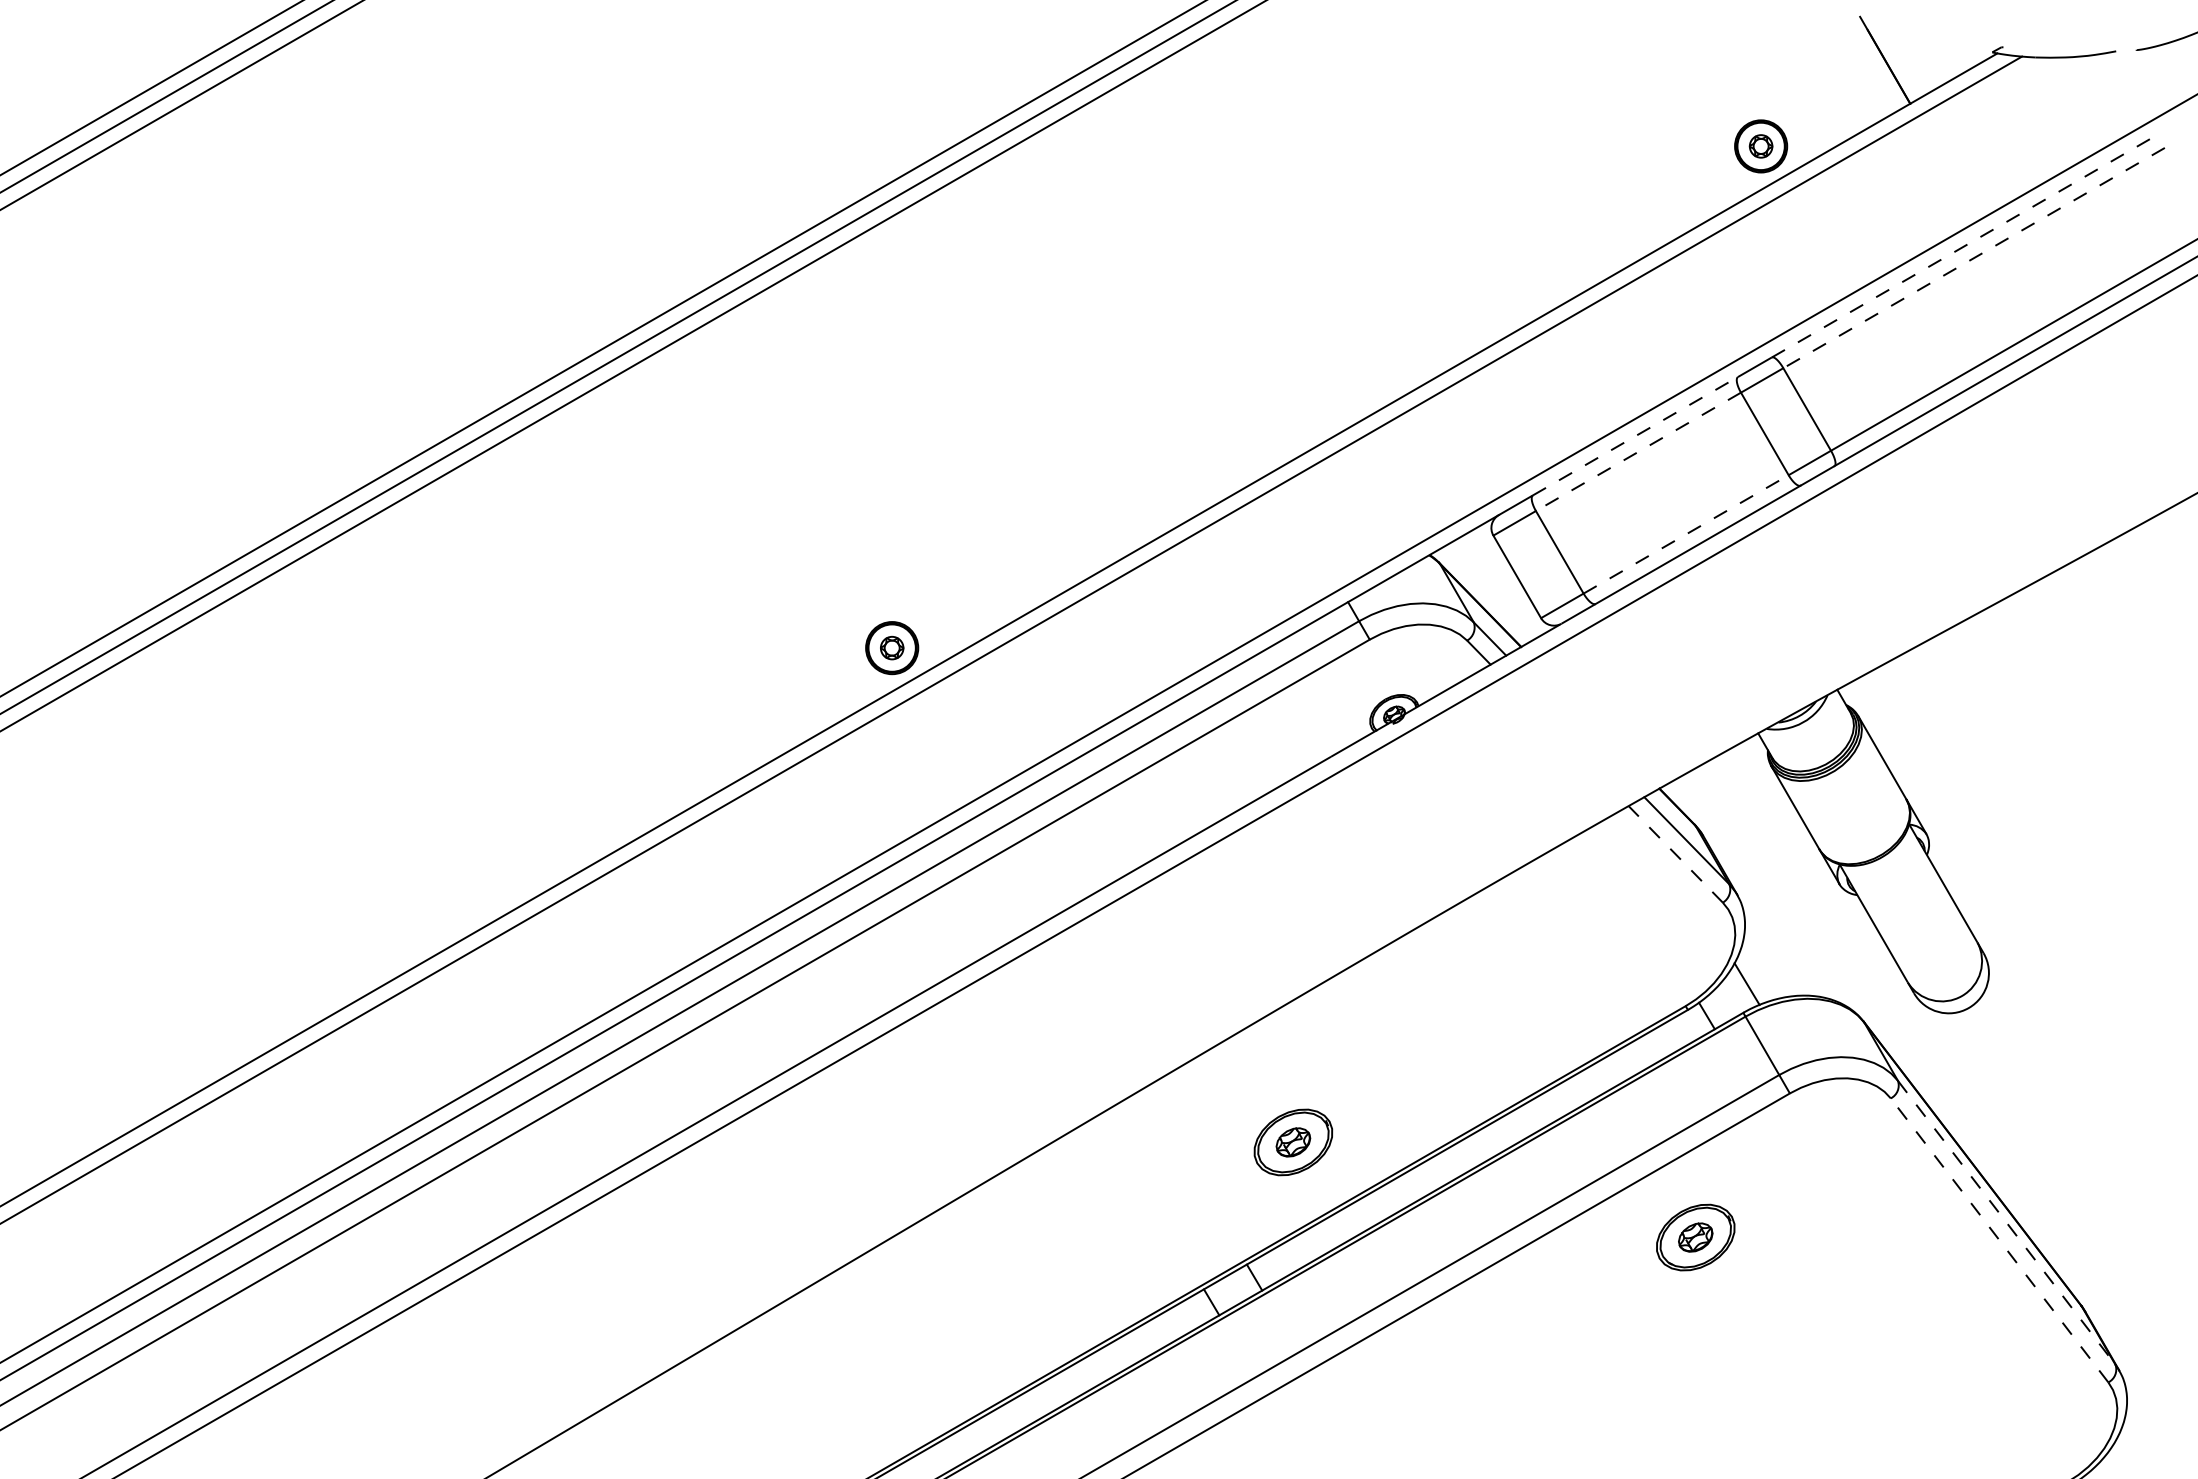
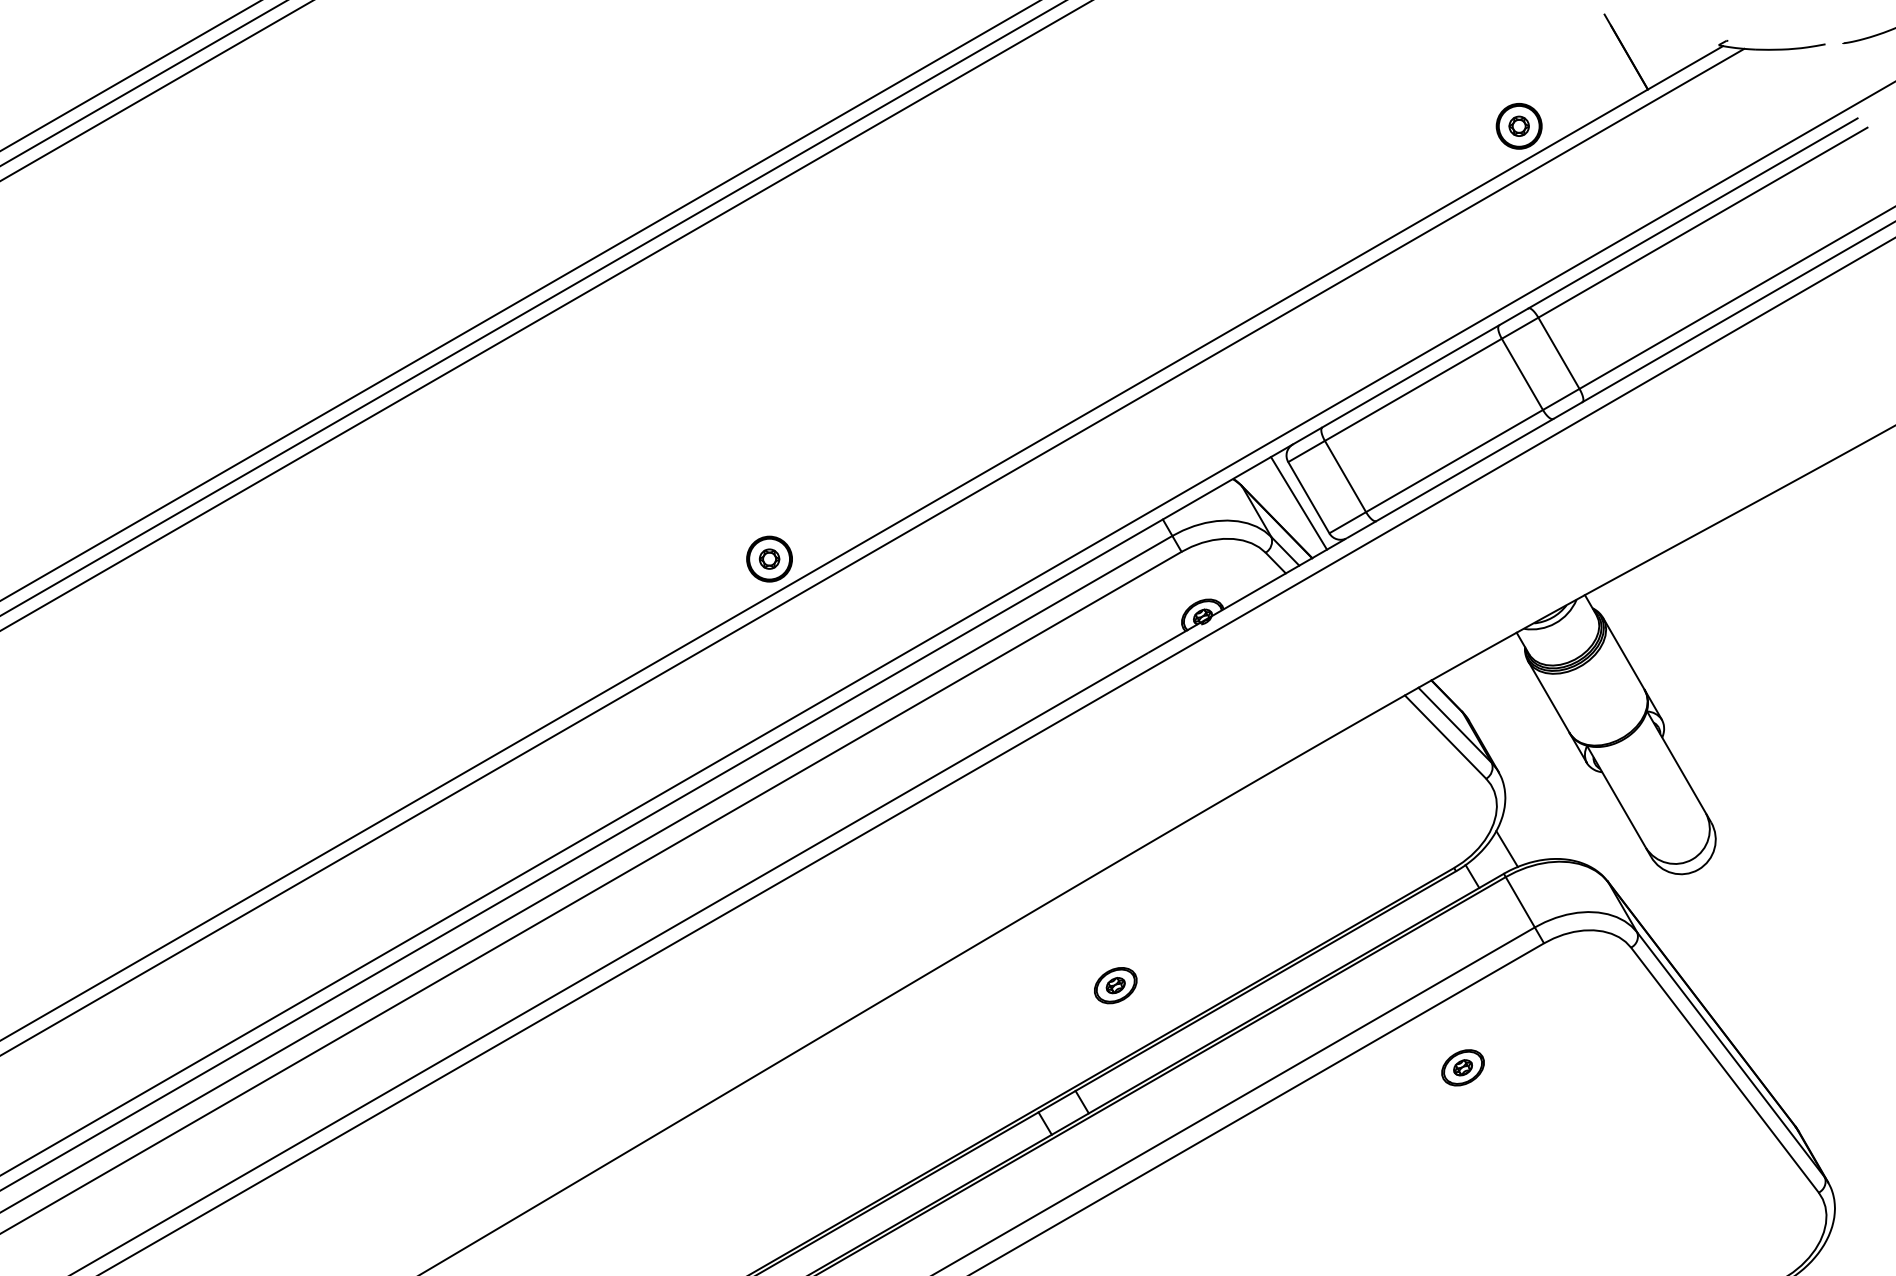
line: (1963, 247) -> (1693, 213), dashed -> solid
line: (1973, 258) -> (1702, 223), dashed -> solid
line: (1635, 435) -> (1410, 375), dashed -> solid
line: (1638, 452) -> (1413, 390), dashed -> solid
line: (1686, 534) -> (1454, 461), dashed -> solid
line: (1505, 583) -> (1298, 503), added
line: (1675, 854) -> (1445, 737), dashed -> solid
part: (1293, 1142) -> (1115, 985), size x0.62
line: (2006, 1222) -> (1730, 1054), dashed -> solid
part: (1696, 1237) -> (1463, 1067), size x0.62
line: (1999, 1240) -> (1724, 1070), dashed -> solid

